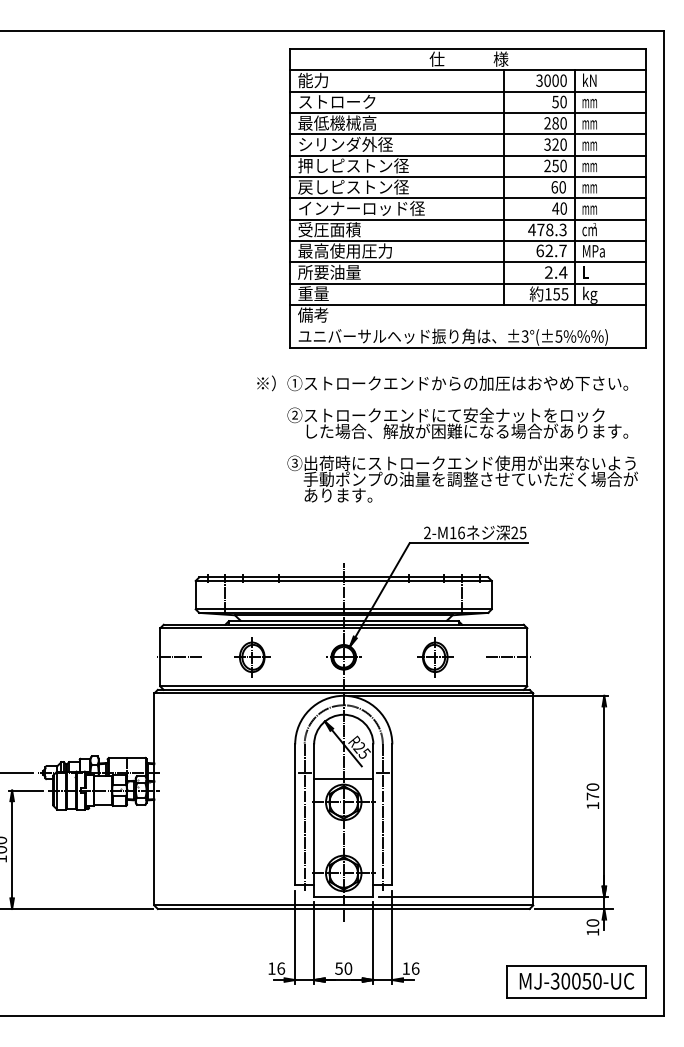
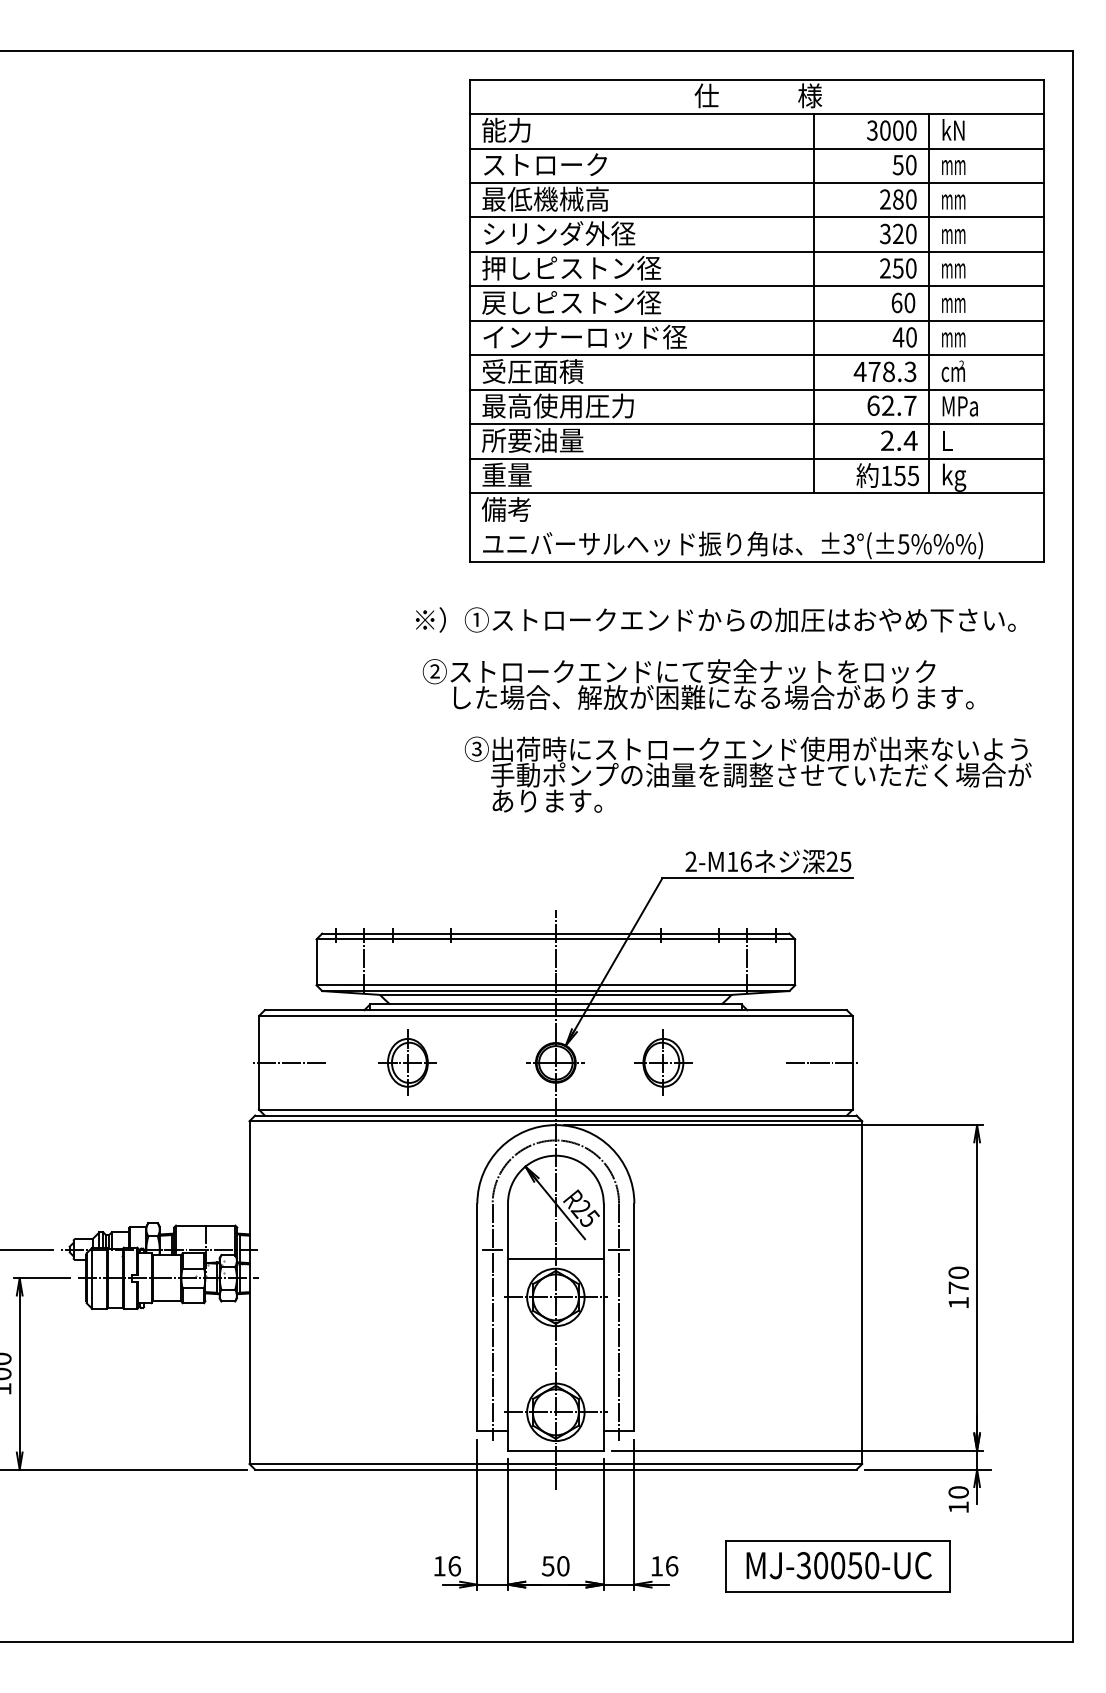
text: (457, 422) -> (697, 683), moved
part: (435, 657) -> (663, 1063), moved
part: (576, 981) -> (838, 1565), moved

